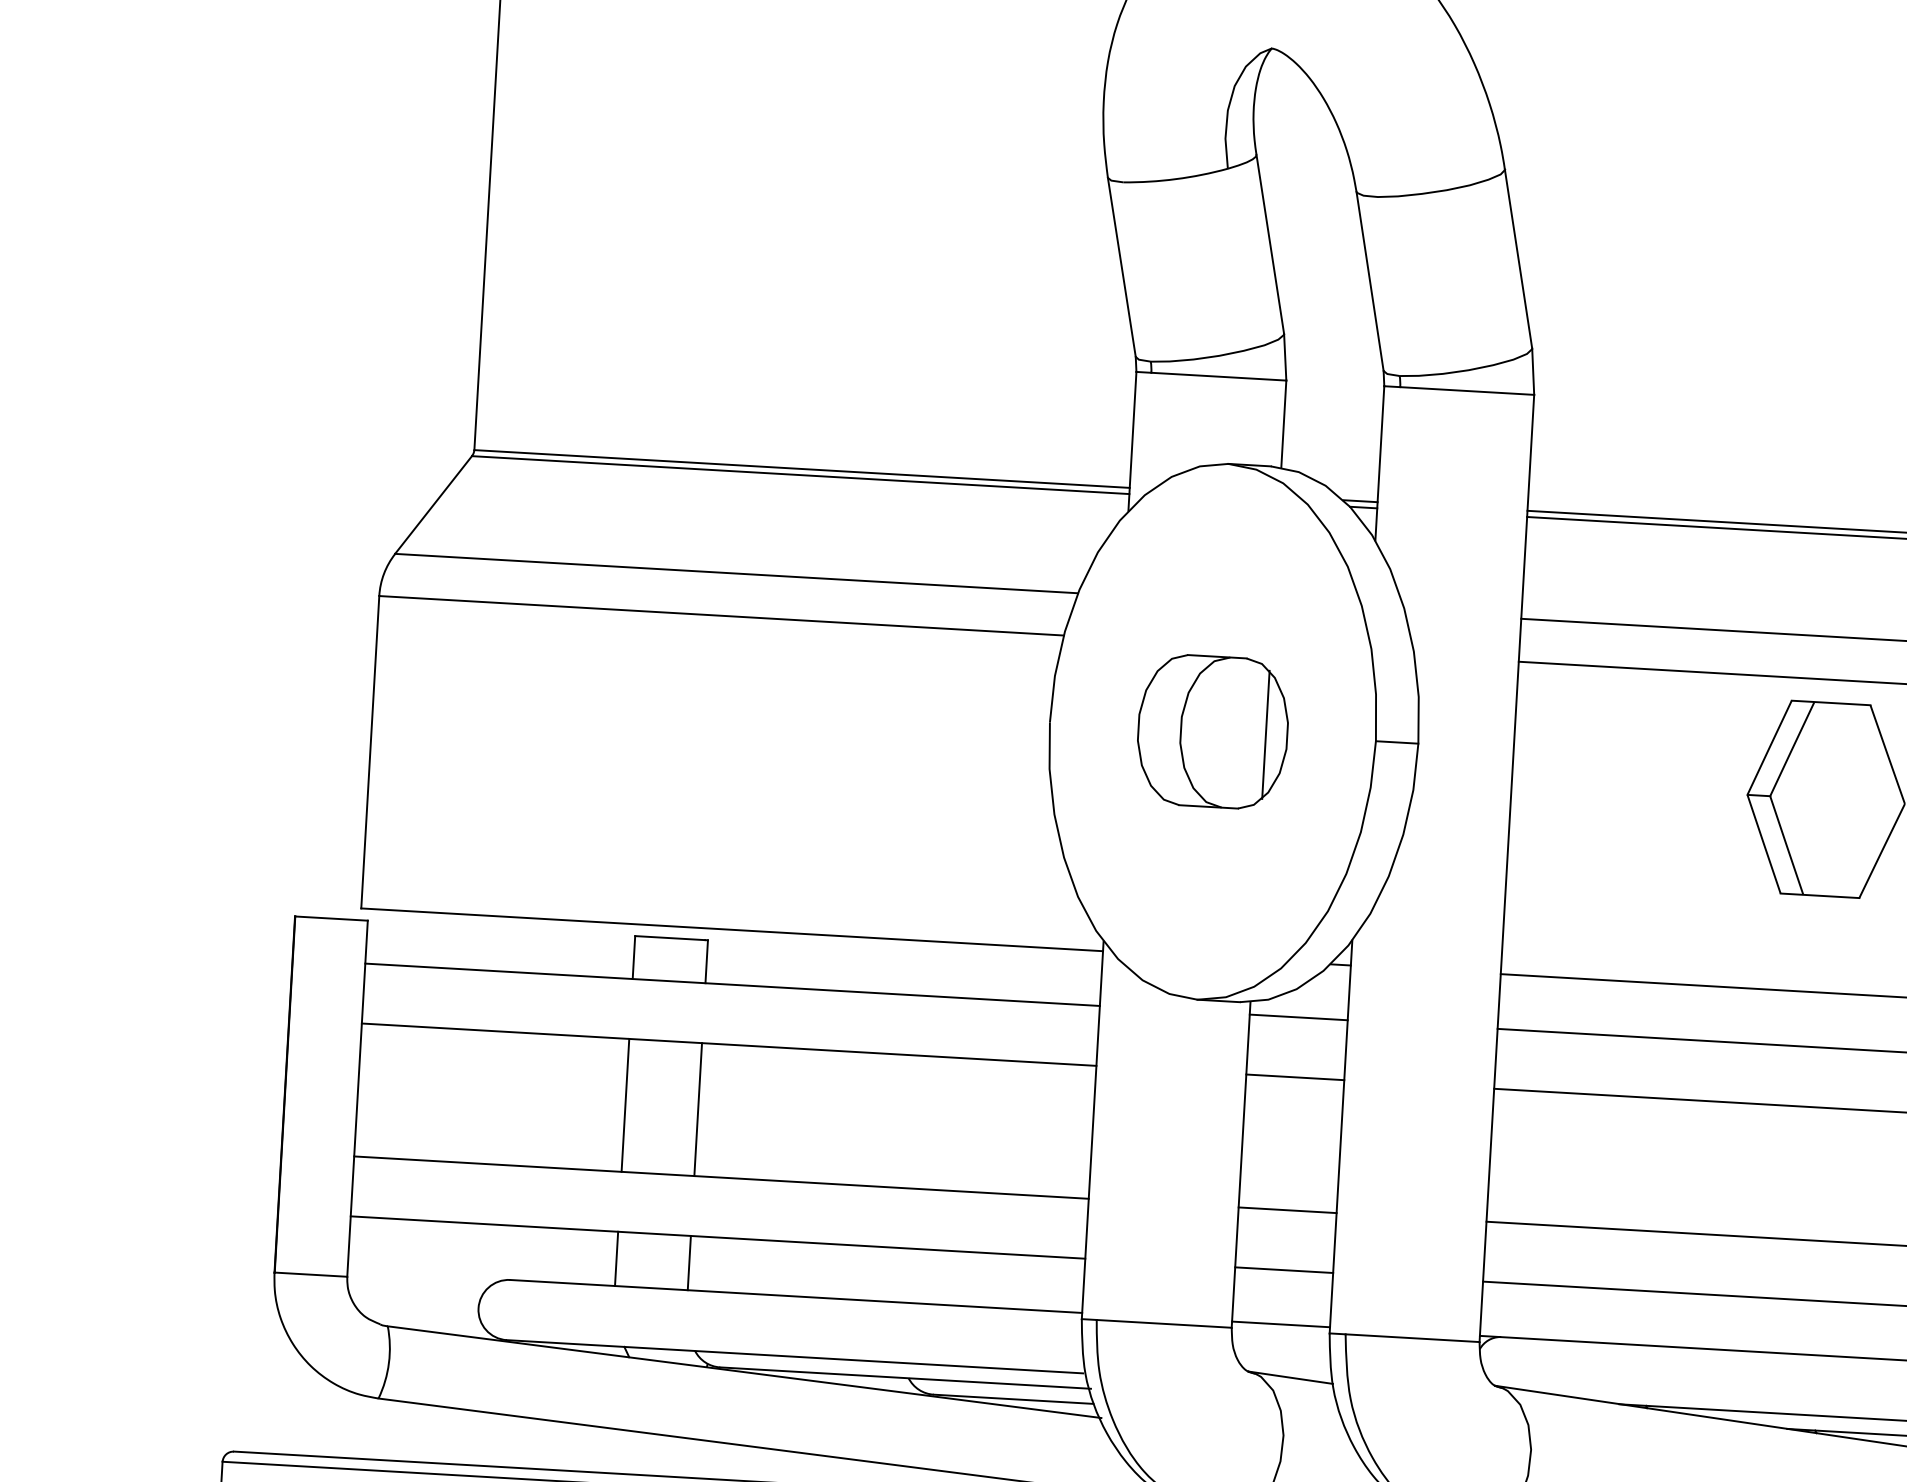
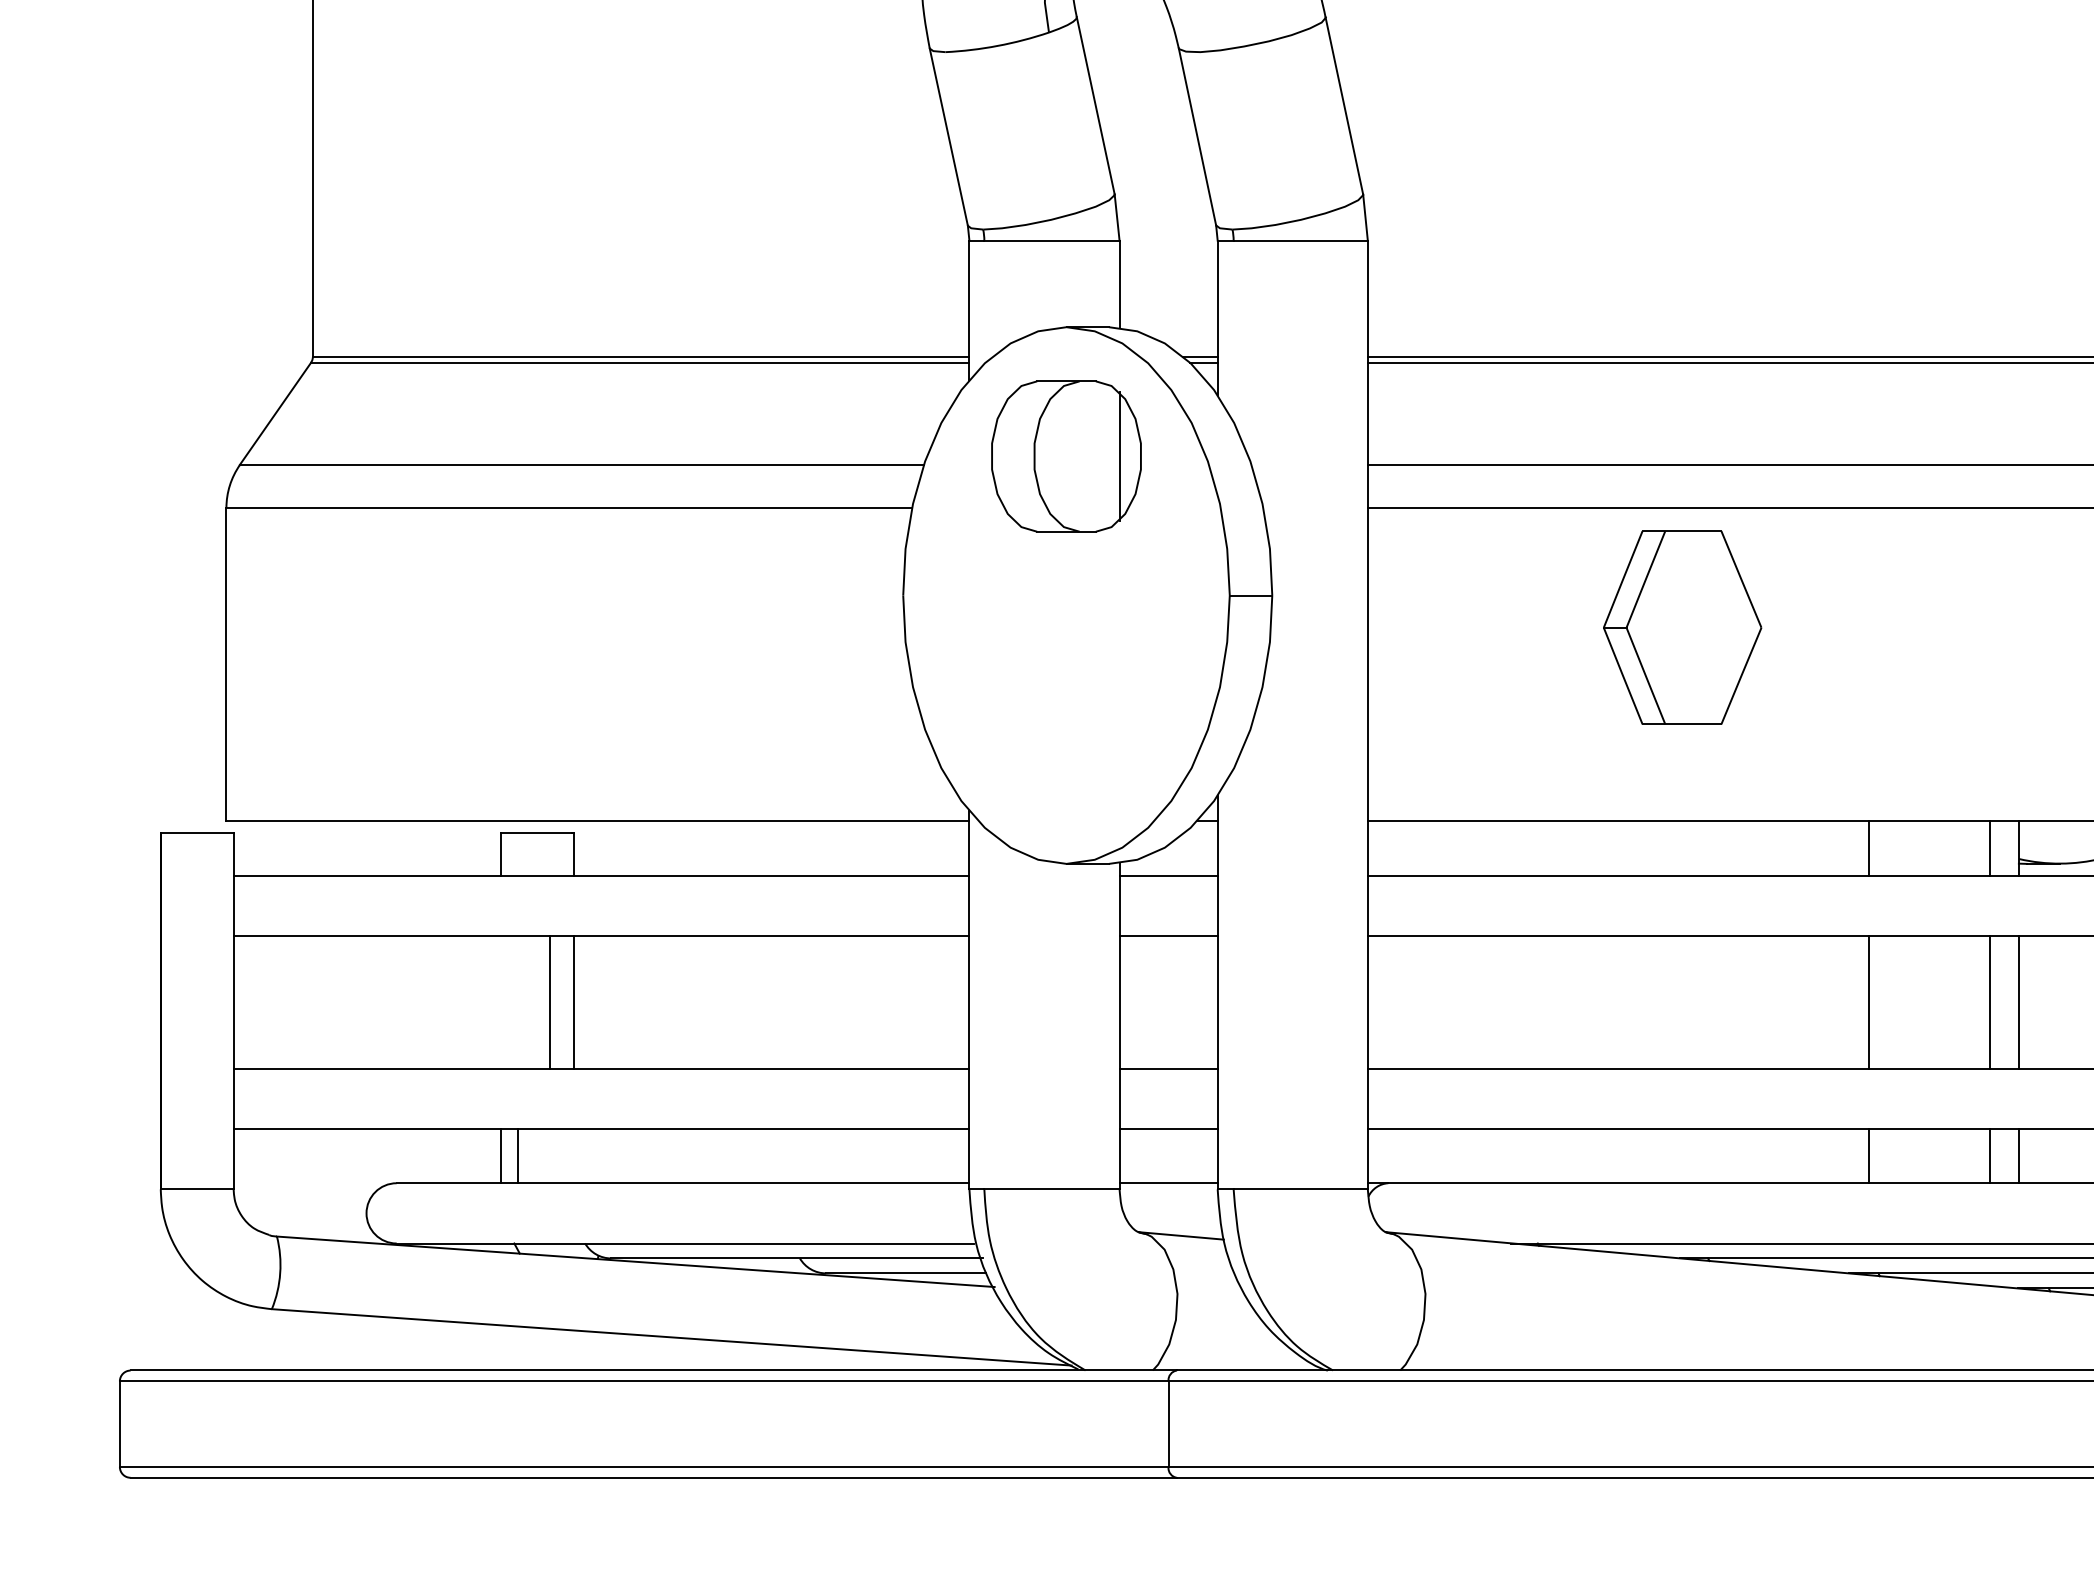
part: (1212, 731) -> (1066, 456), moved
line: (625, 1104) -> (550, 1001), moved
line: (689, 1262) -> (518, 1155), moved

